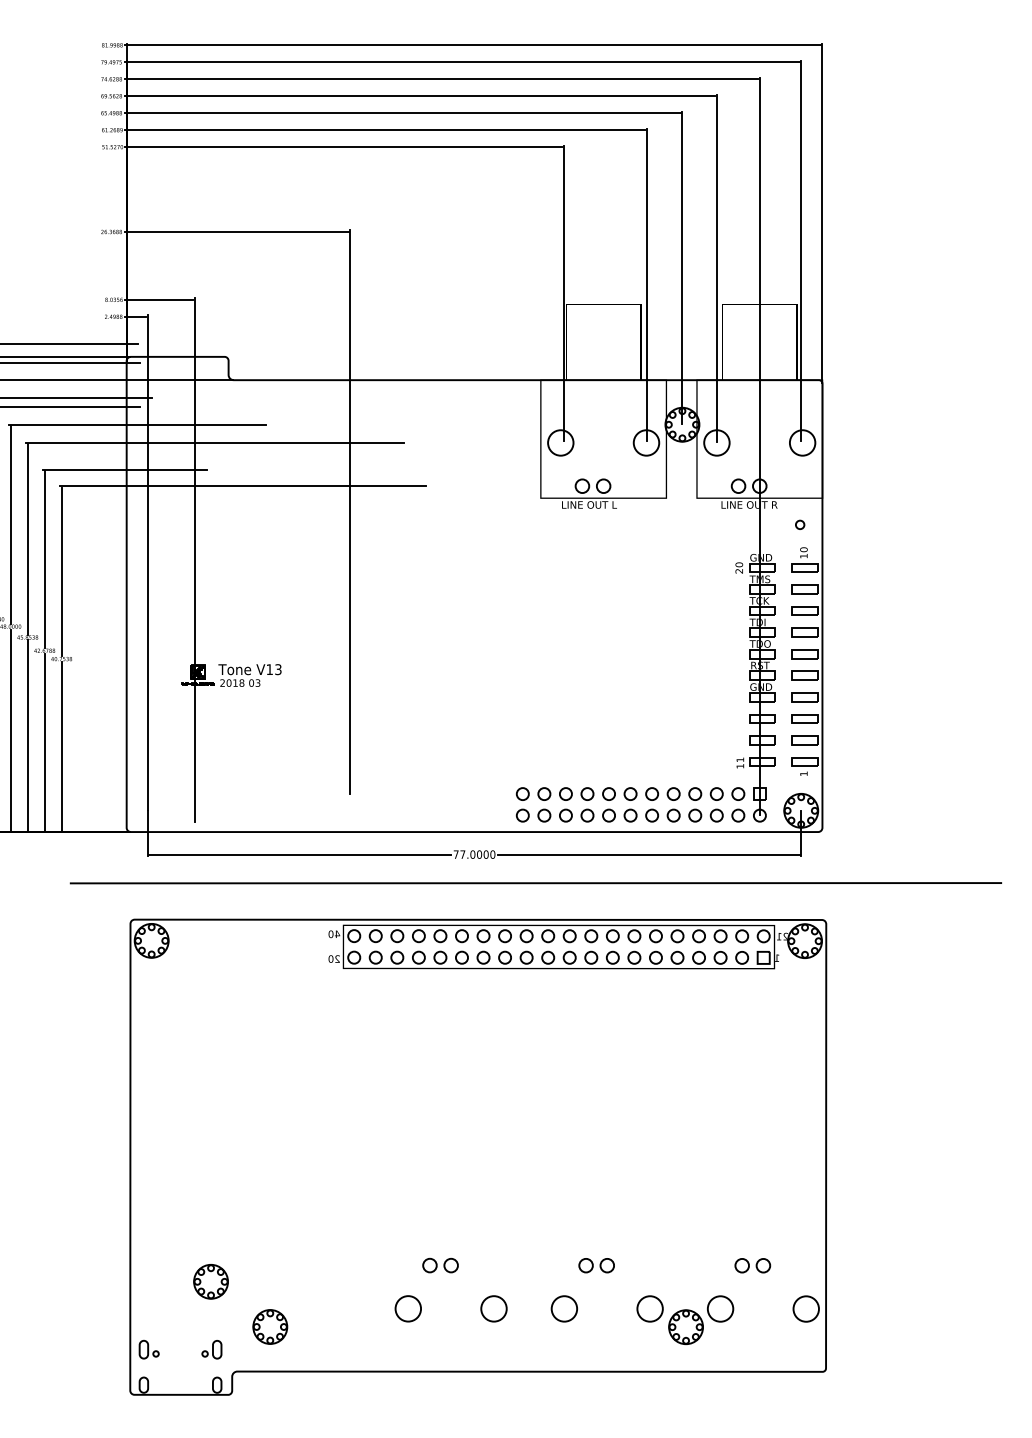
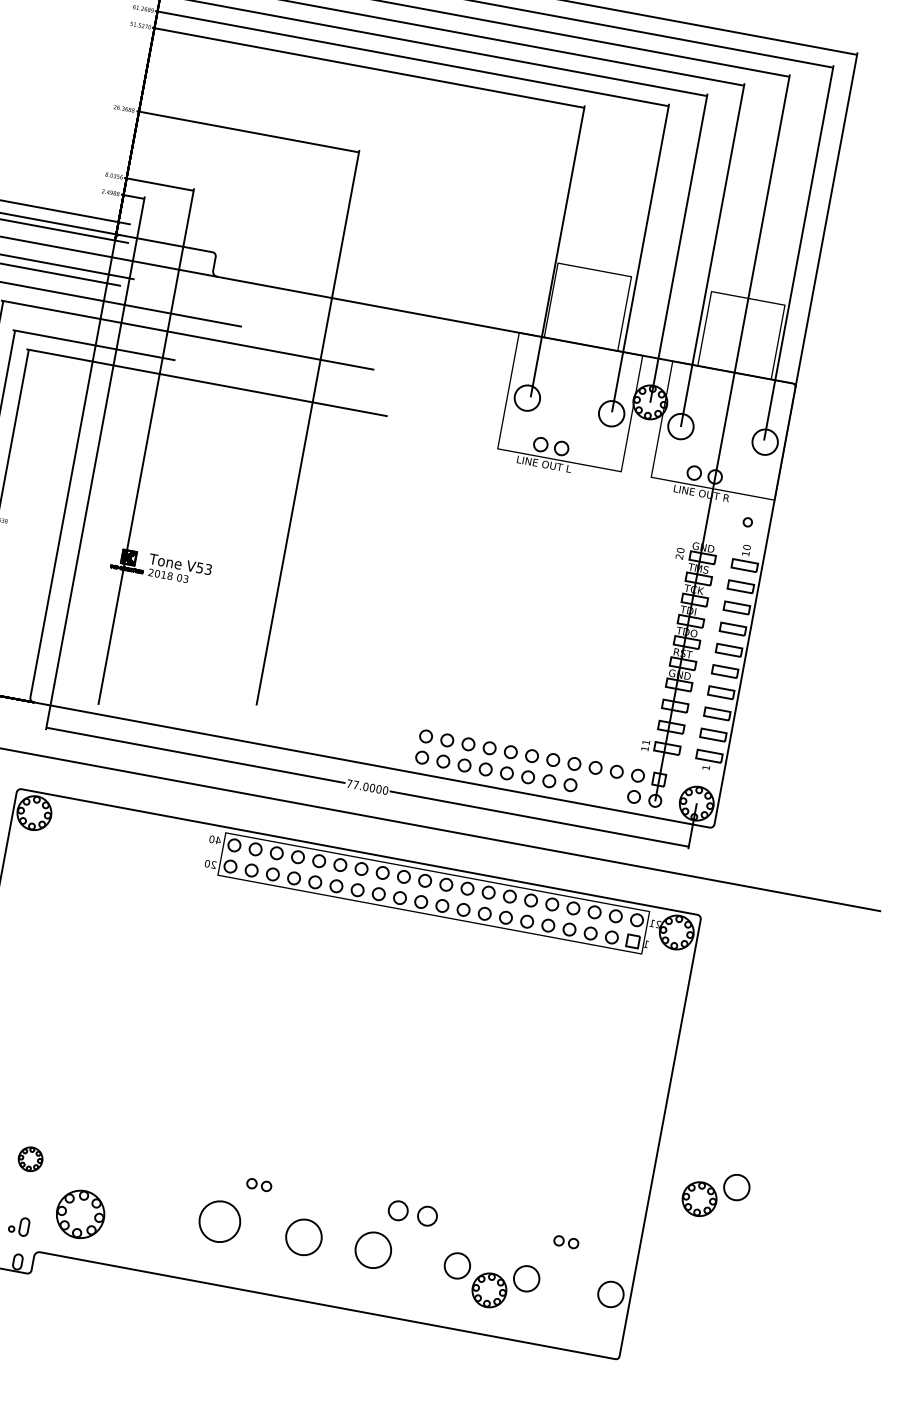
text: (269, 669) -> (199, 567), V13 -> V53
part: (705, 815) -> (601, 790), removed
part: (891, 1191) -> (716, 1194), added
part: (440, 1265) -> (259, 1184), size x0.7
part: (596, 1265) -> (412, 1213), size x1.4
part: (752, 1265) -> (566, 1241), size x0.7
part: (210, 1281) -> (30, 1158), size x0.7
circle: (407, 1308) -> (218, 1221), size x1.6
circle: (493, 1308) -> (303, 1236), size x1.4
circle: (563, 1308) -> (372, 1249), size x1.4
part: (270, 1326) -> (80, 1213), size x1.4

